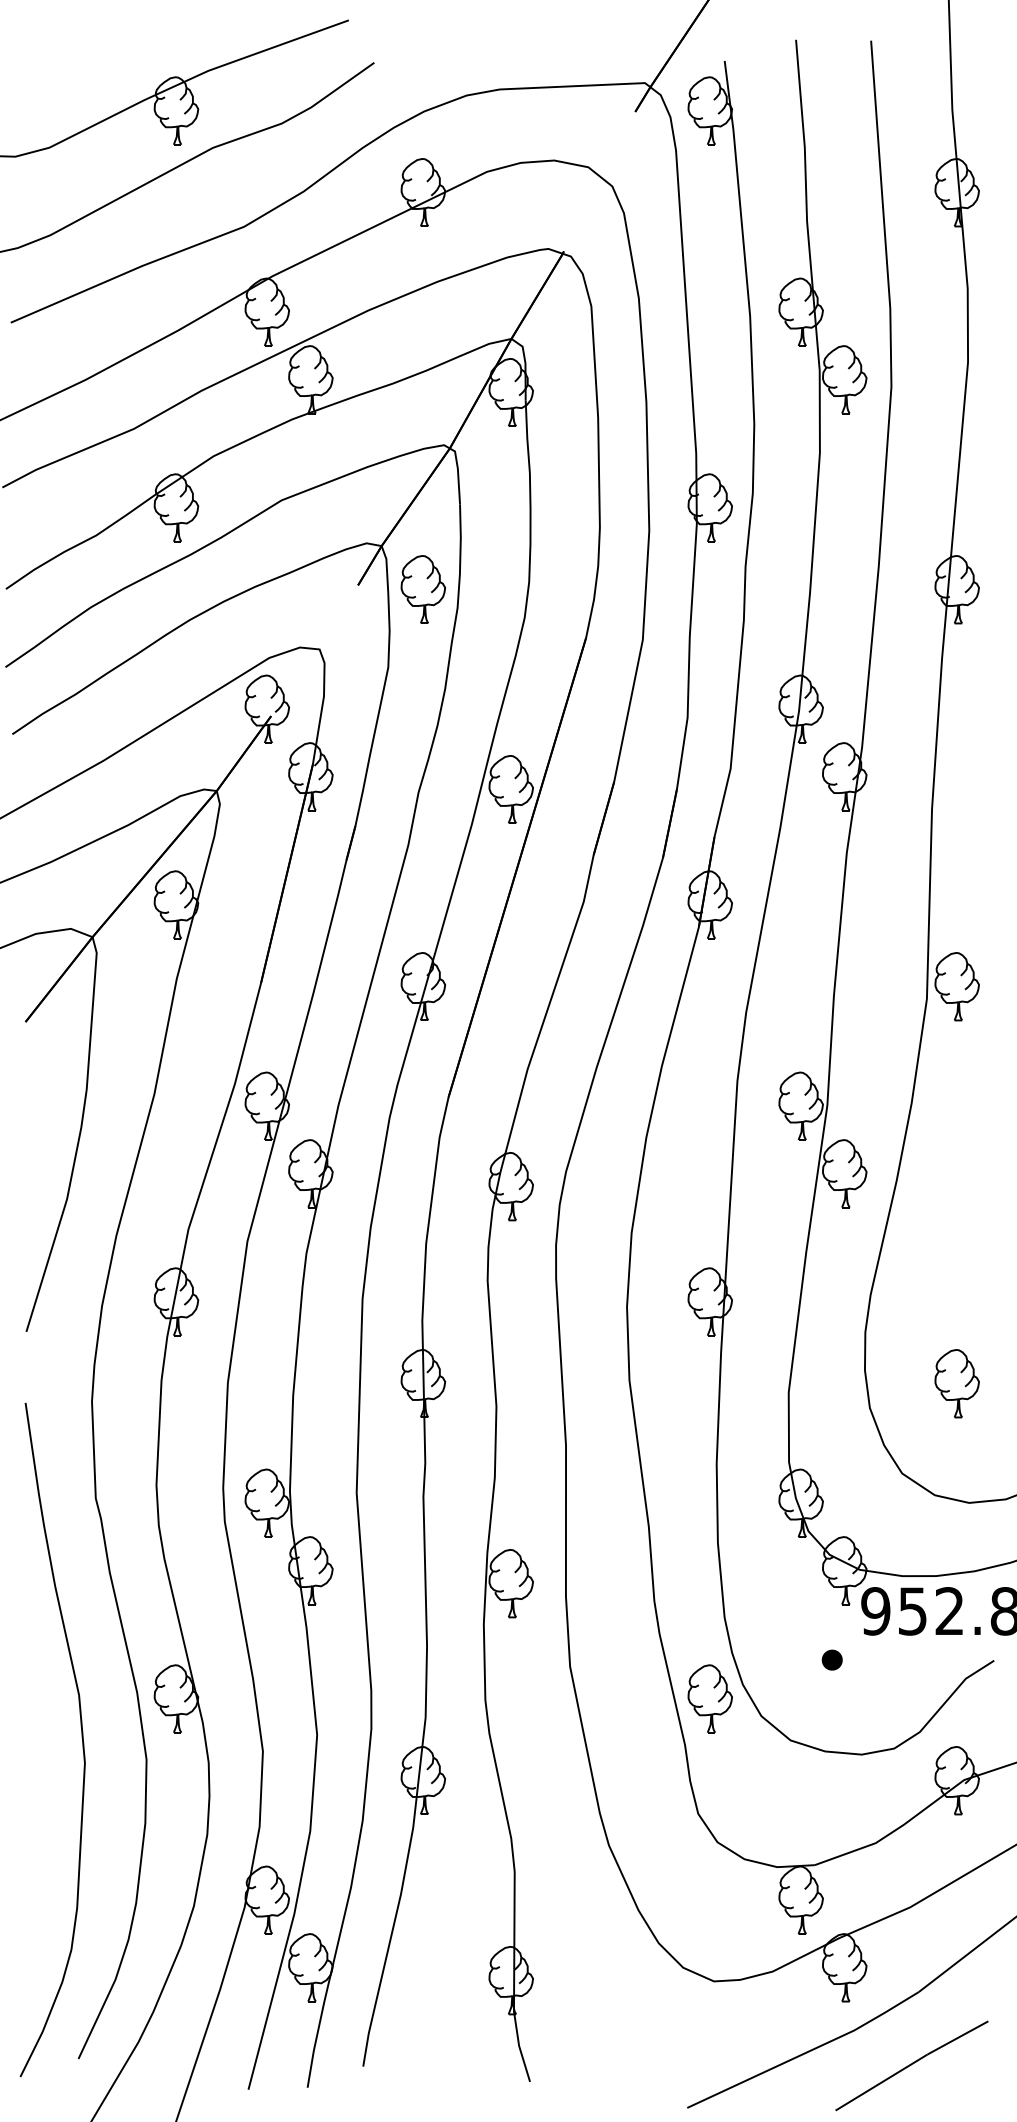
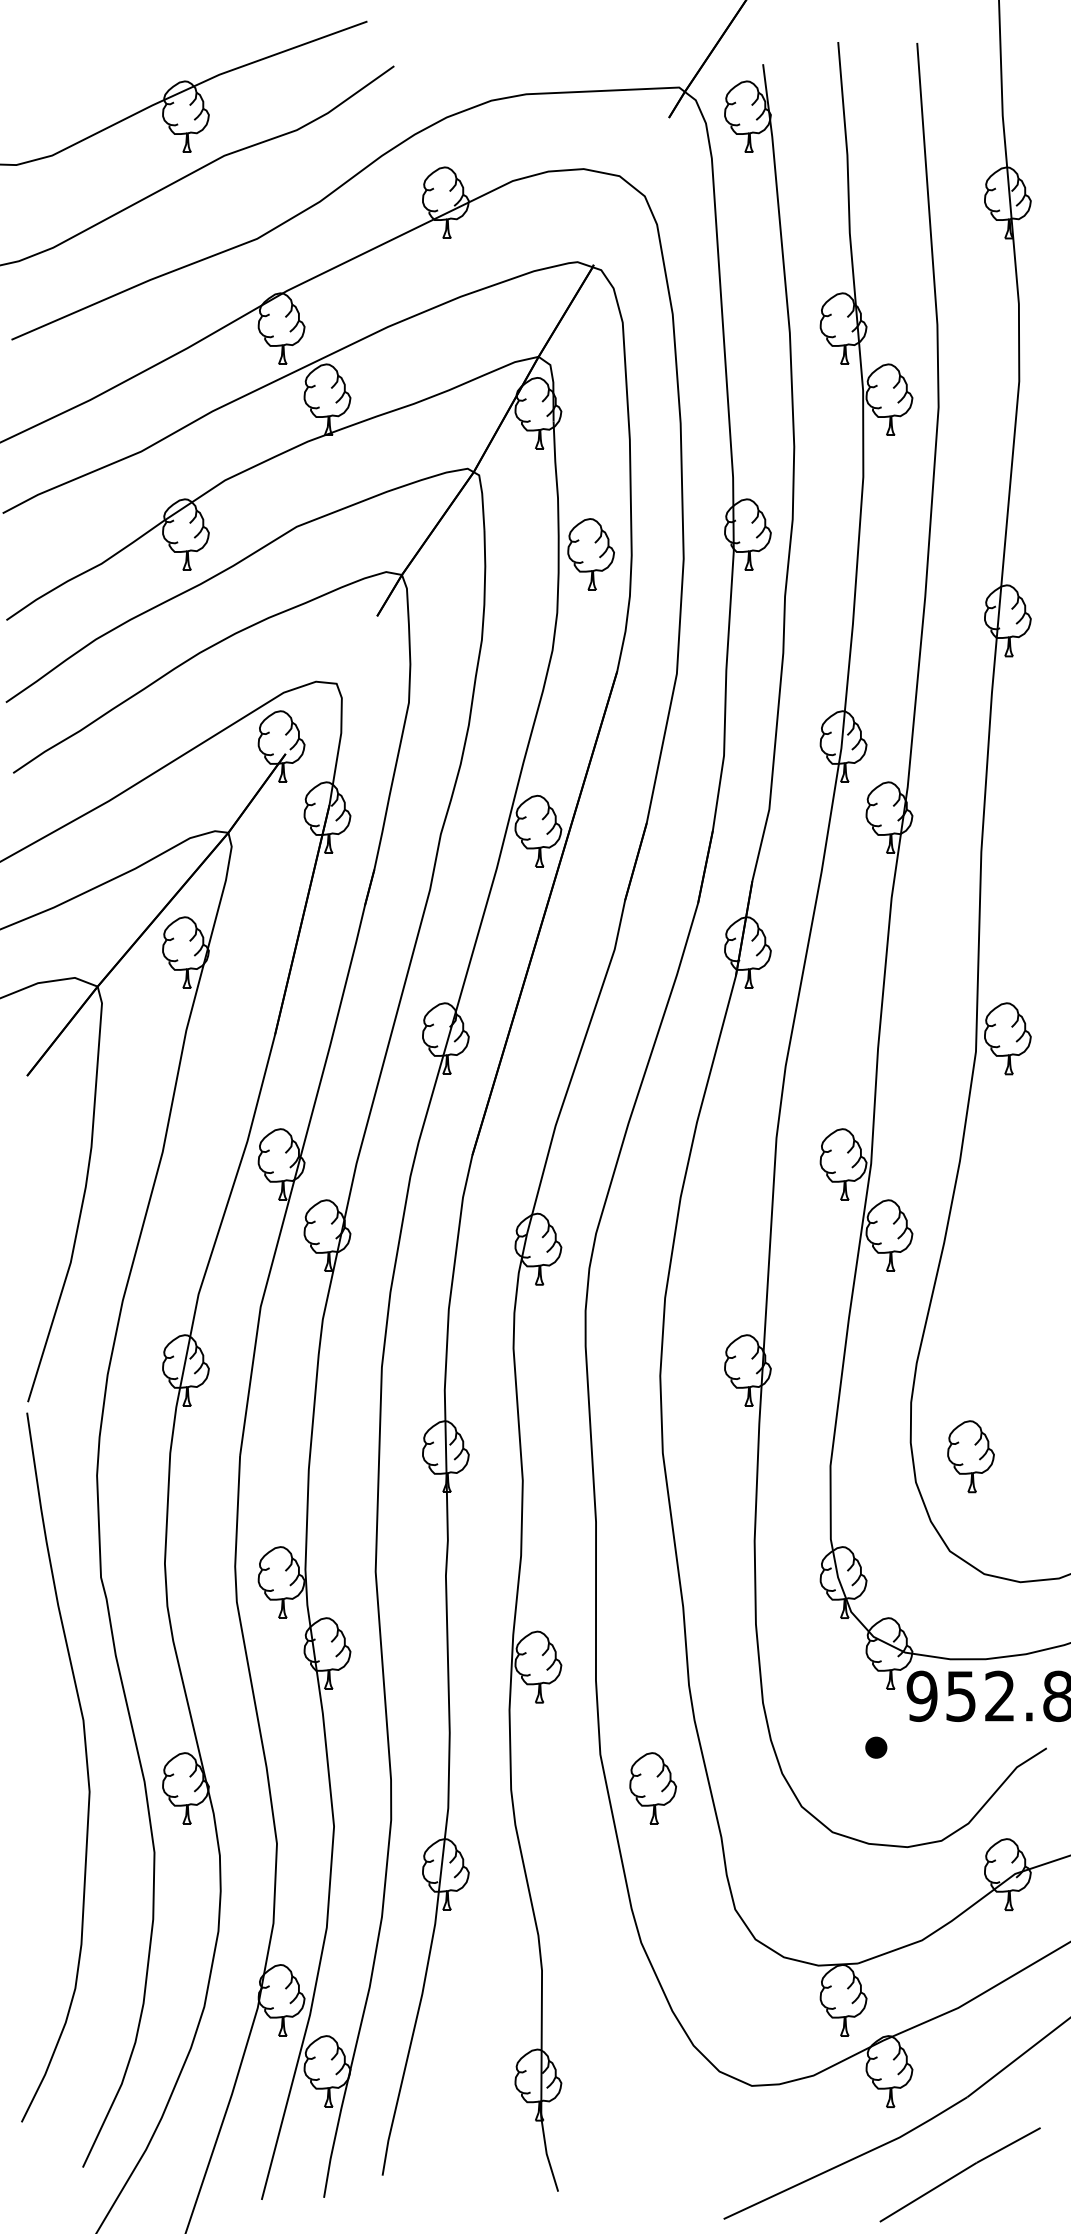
part: (422, 589) -> (590, 554), moved
part: (956, 1383) -> (970, 1456), moved
part: (709, 1698) -> (652, 1788), moved
curve: (81, 1738) -> (85, 1765), moved

